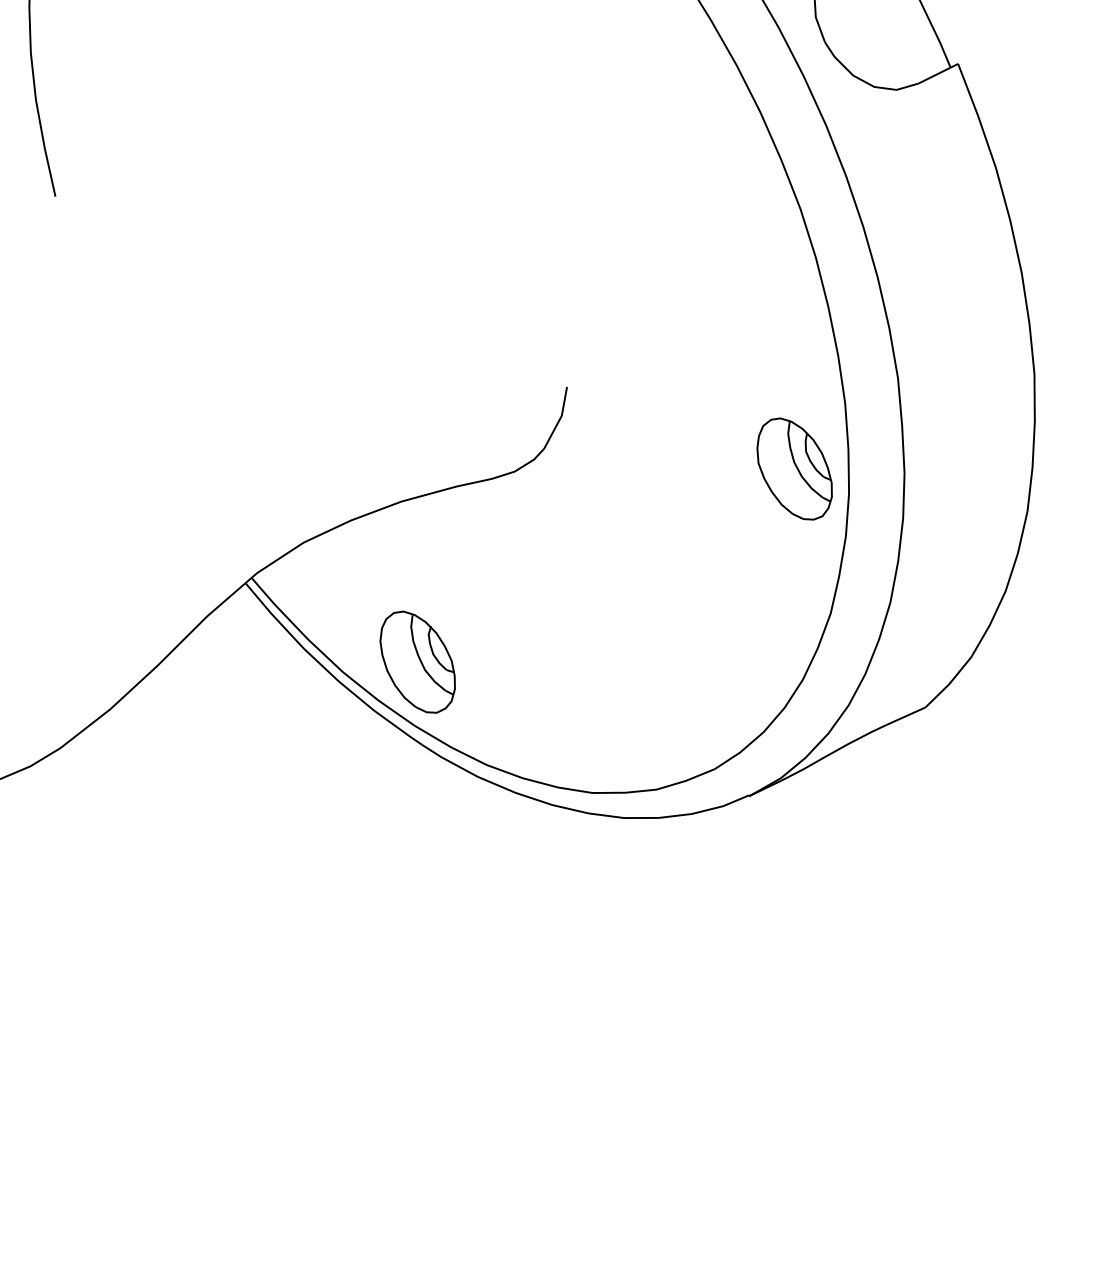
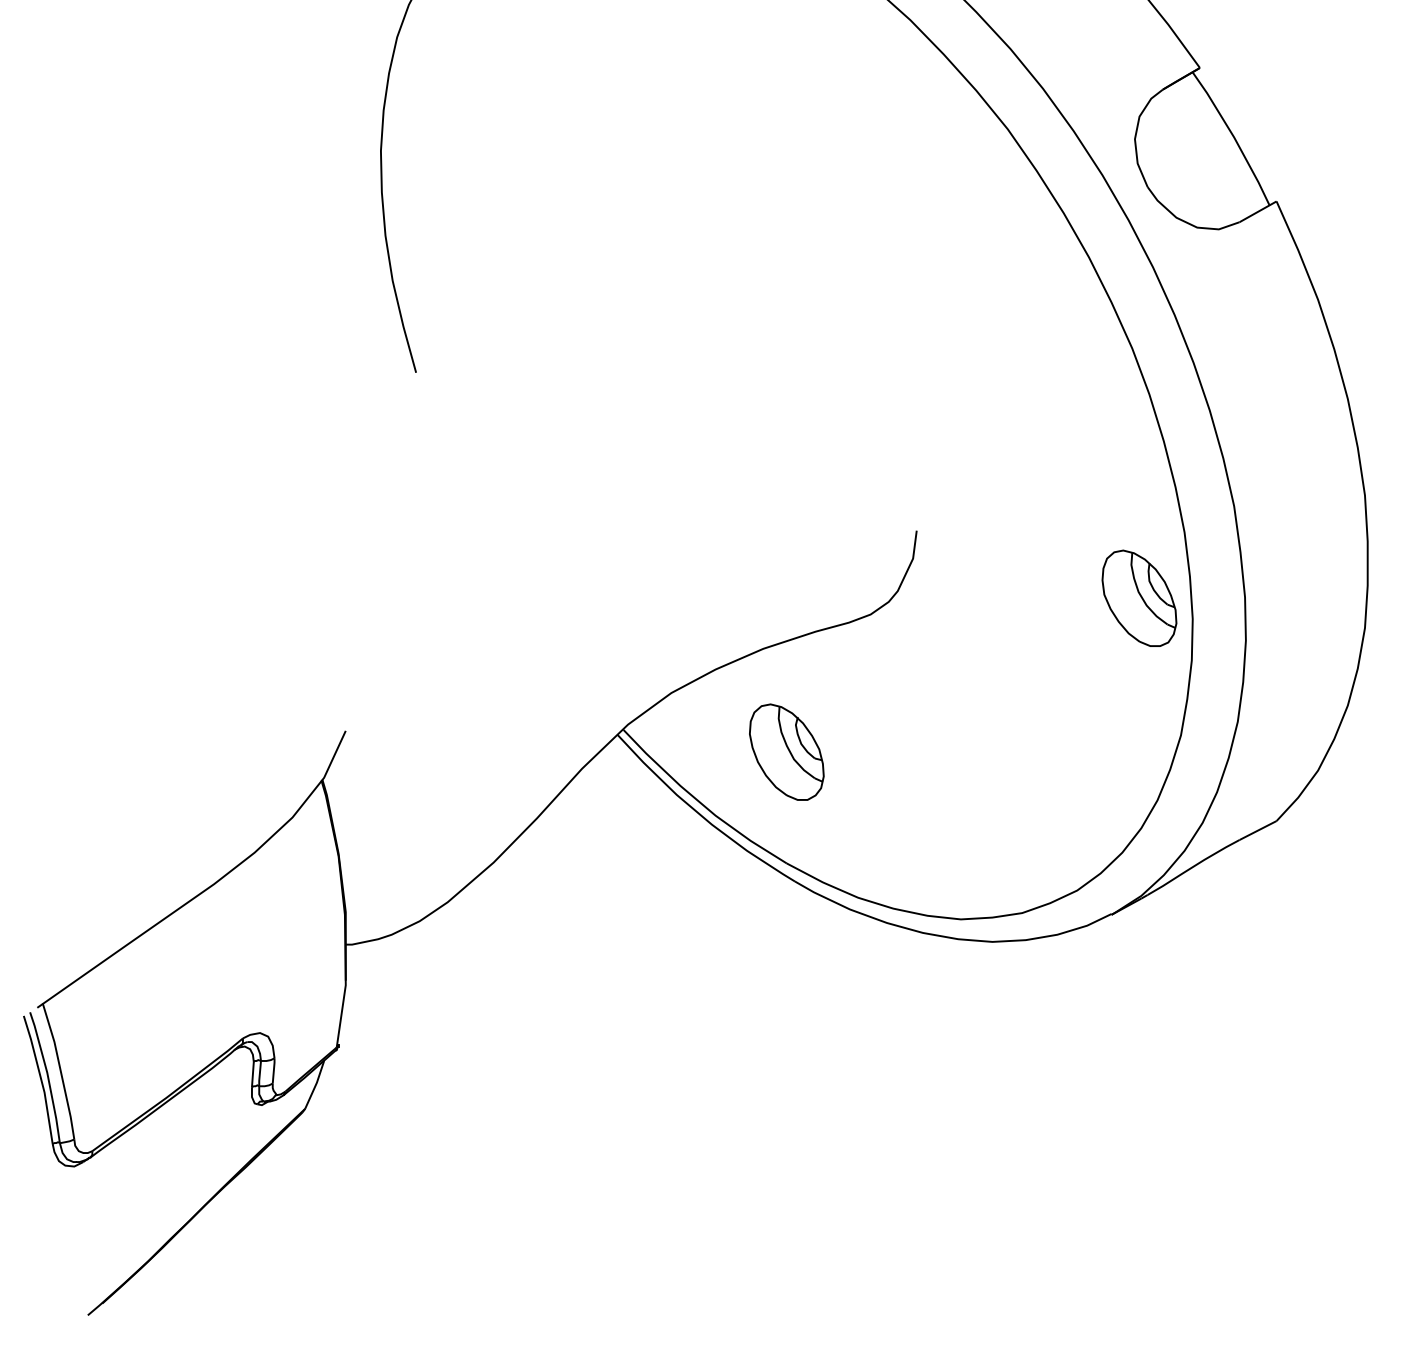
part: (417, 661) -> (786, 751), moved

